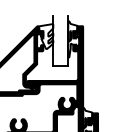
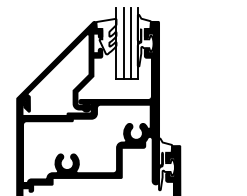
line: (58, 40) -> (123, 42), added
line: (63, 40) -> (130, 42), added

